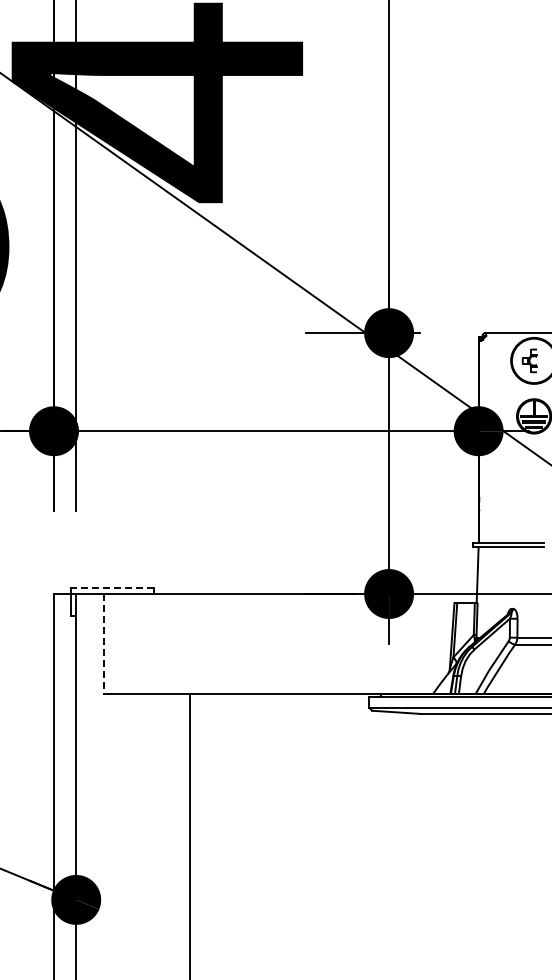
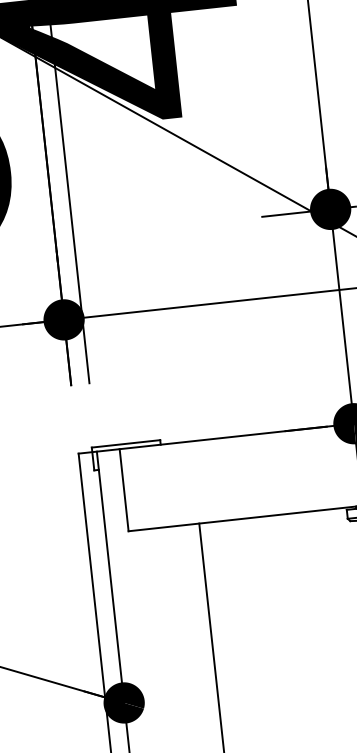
line: (112, 588) -> (126, 443), dashed -> solid
line: (103, 643) -> (123, 489), dashed -> solid

